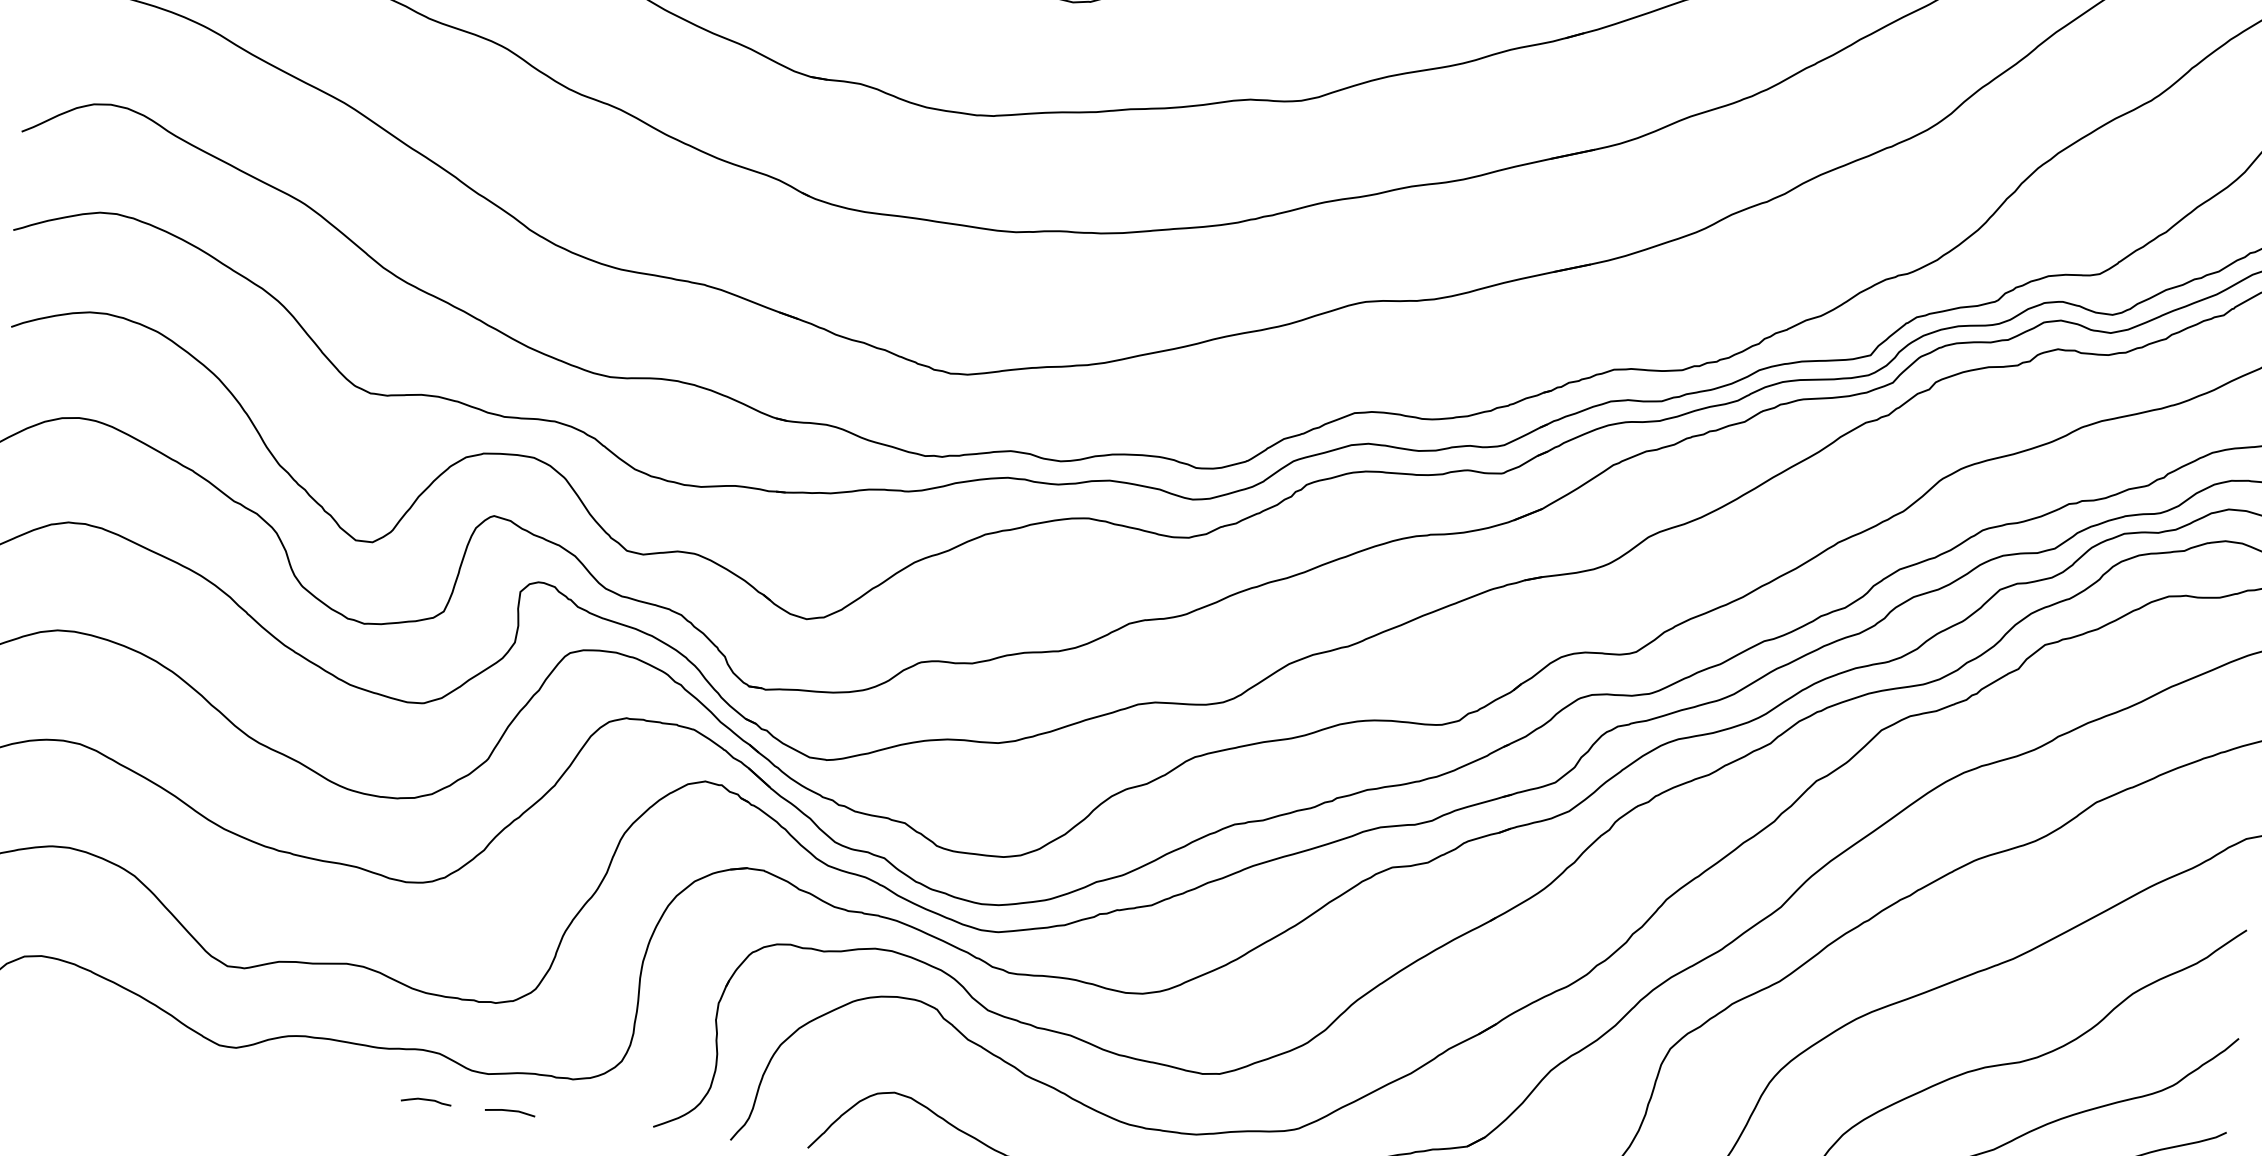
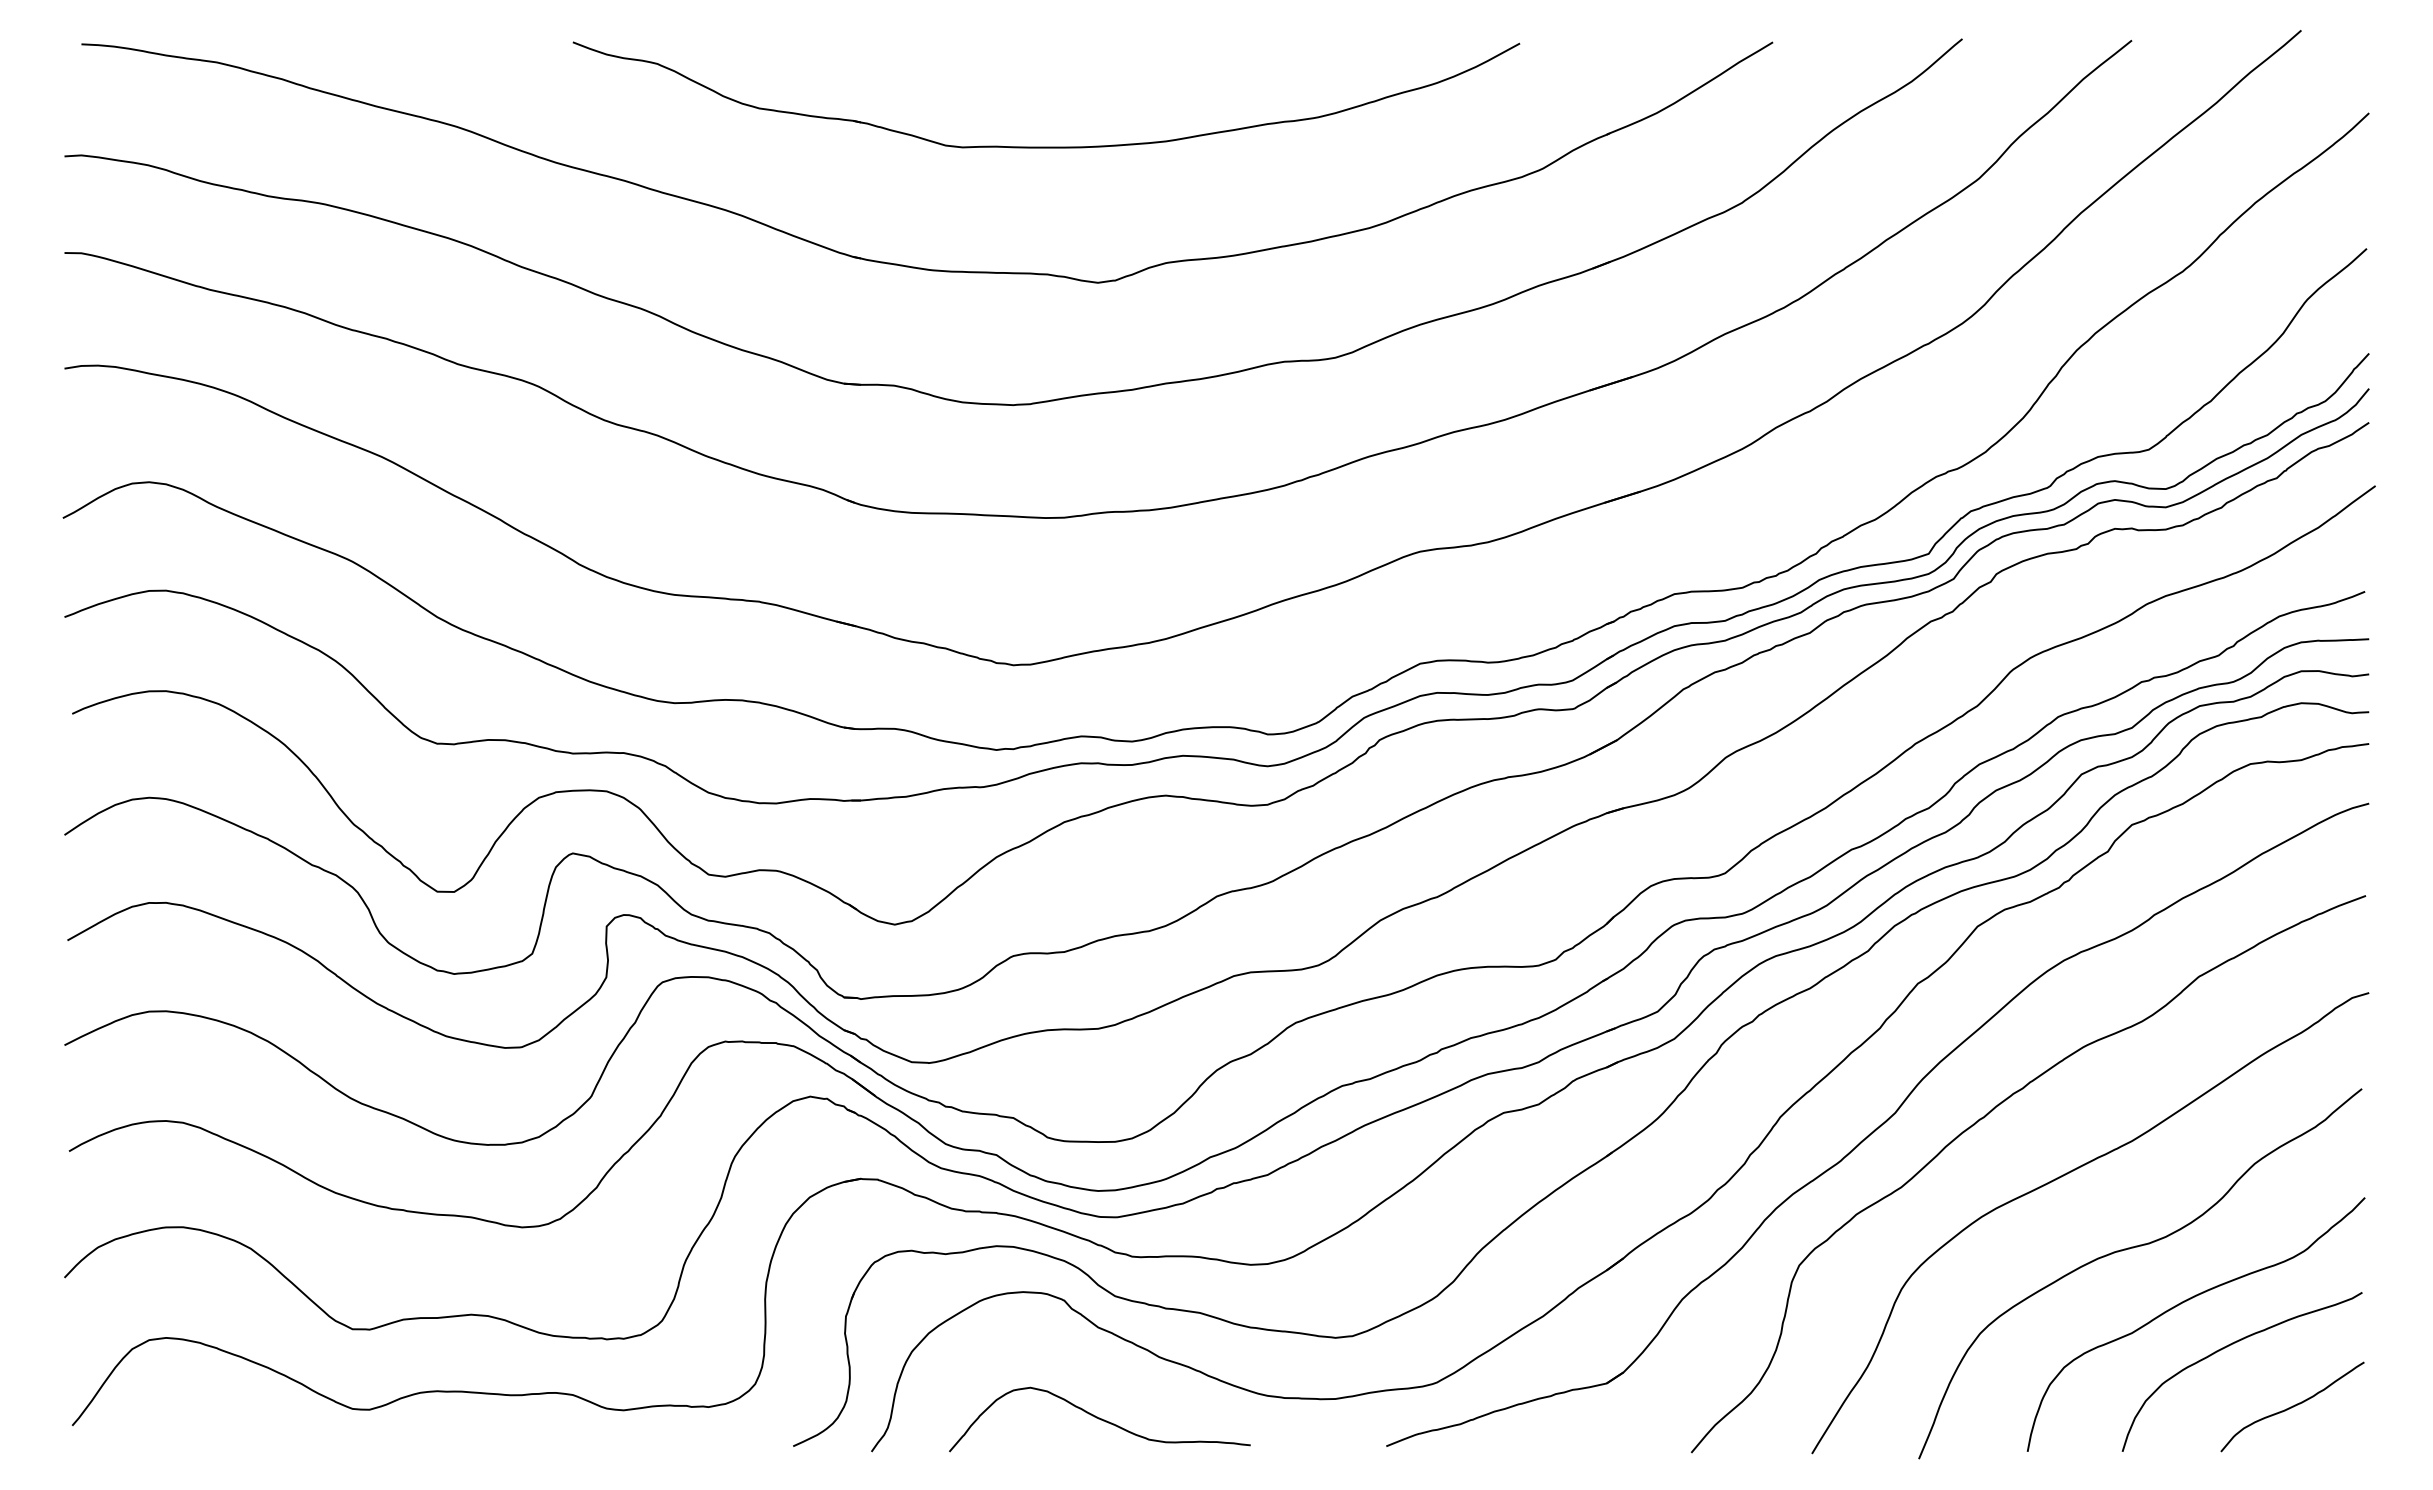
curve: (426, 1101) -> (564, 1443), removed
line: (509, 1111) -> (648, 1445), removed

